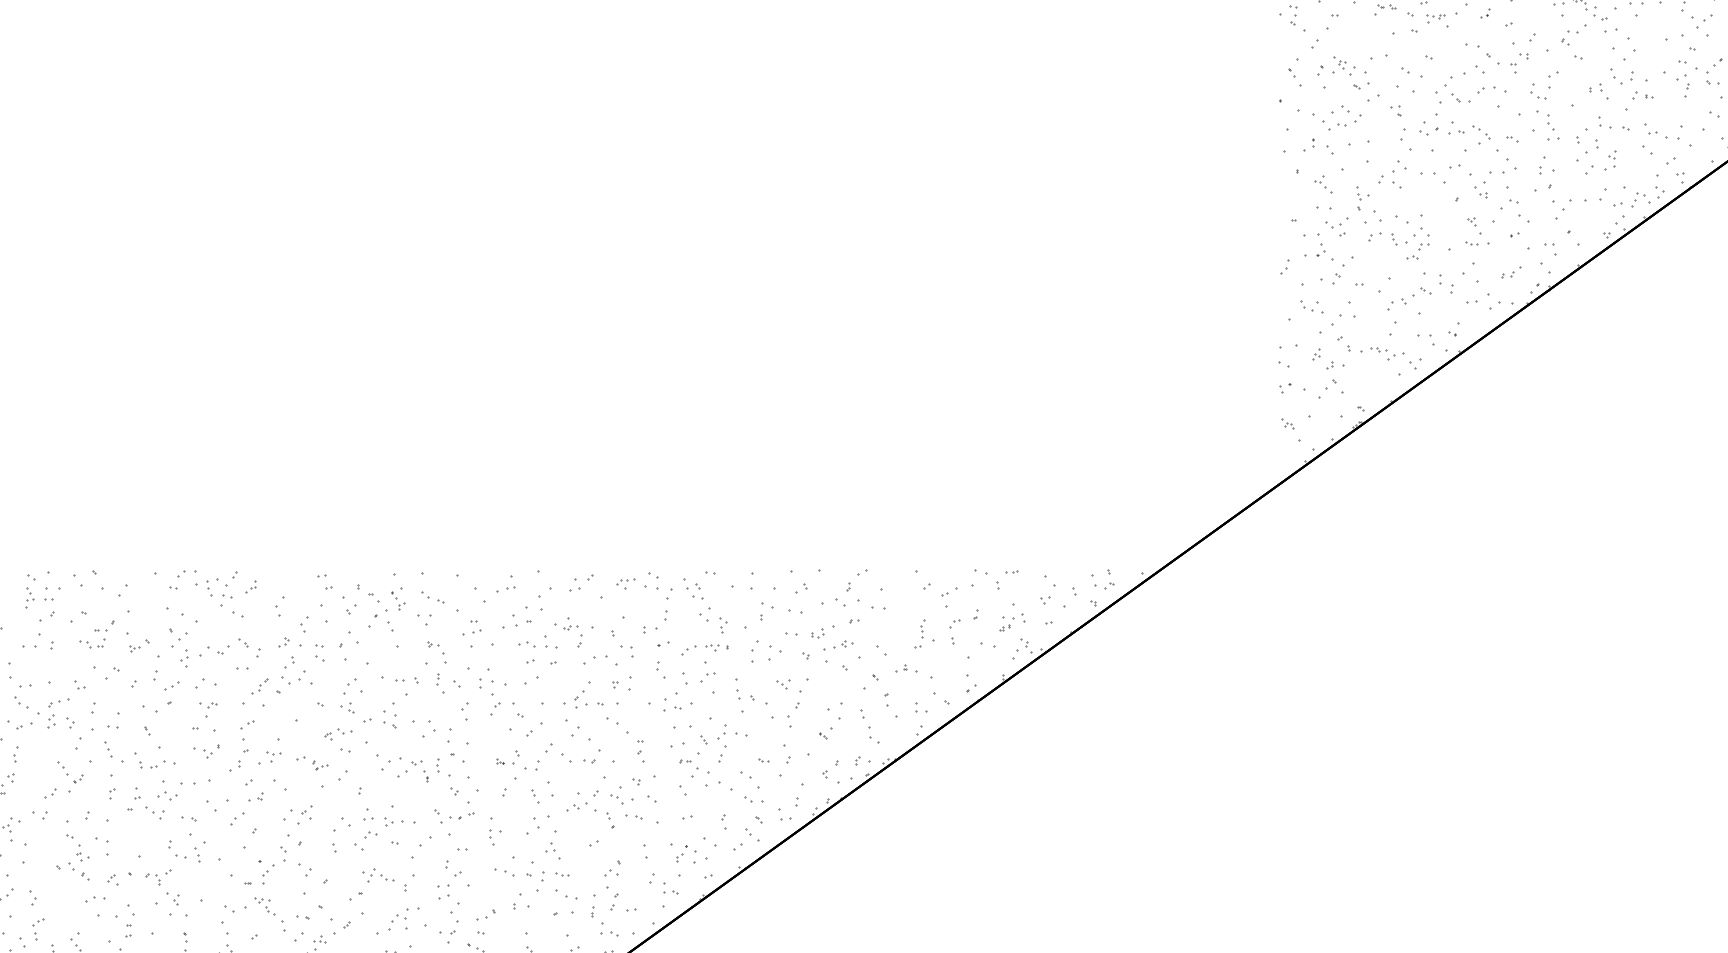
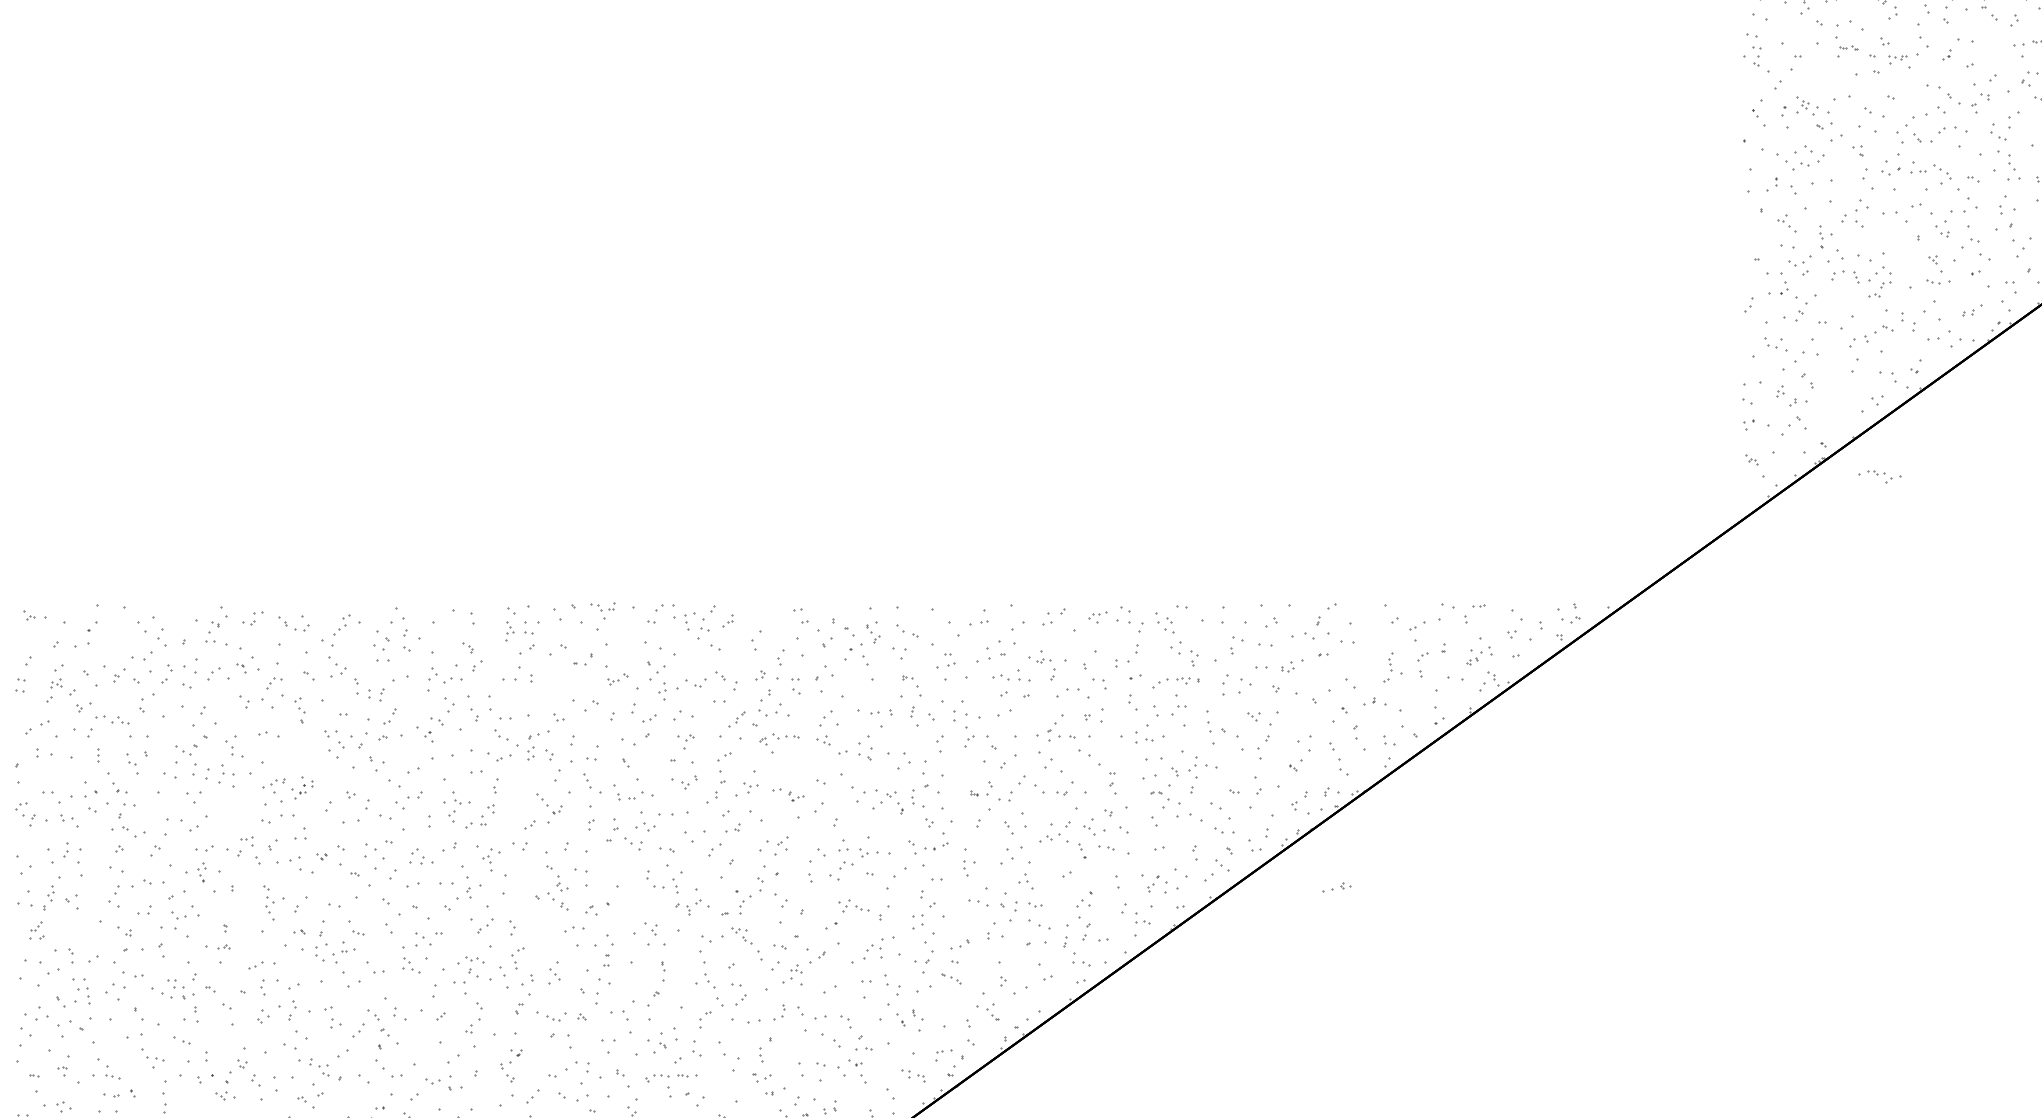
part: (1381, 353) -> (1879, 476), moved
part: (91, 643) -> (602, 606), moved
part: (837, 645) -> (1336, 887), moved
part: (338, 734) -> (773, 739), moved
part: (158, 877) -> (688, 907), moved

